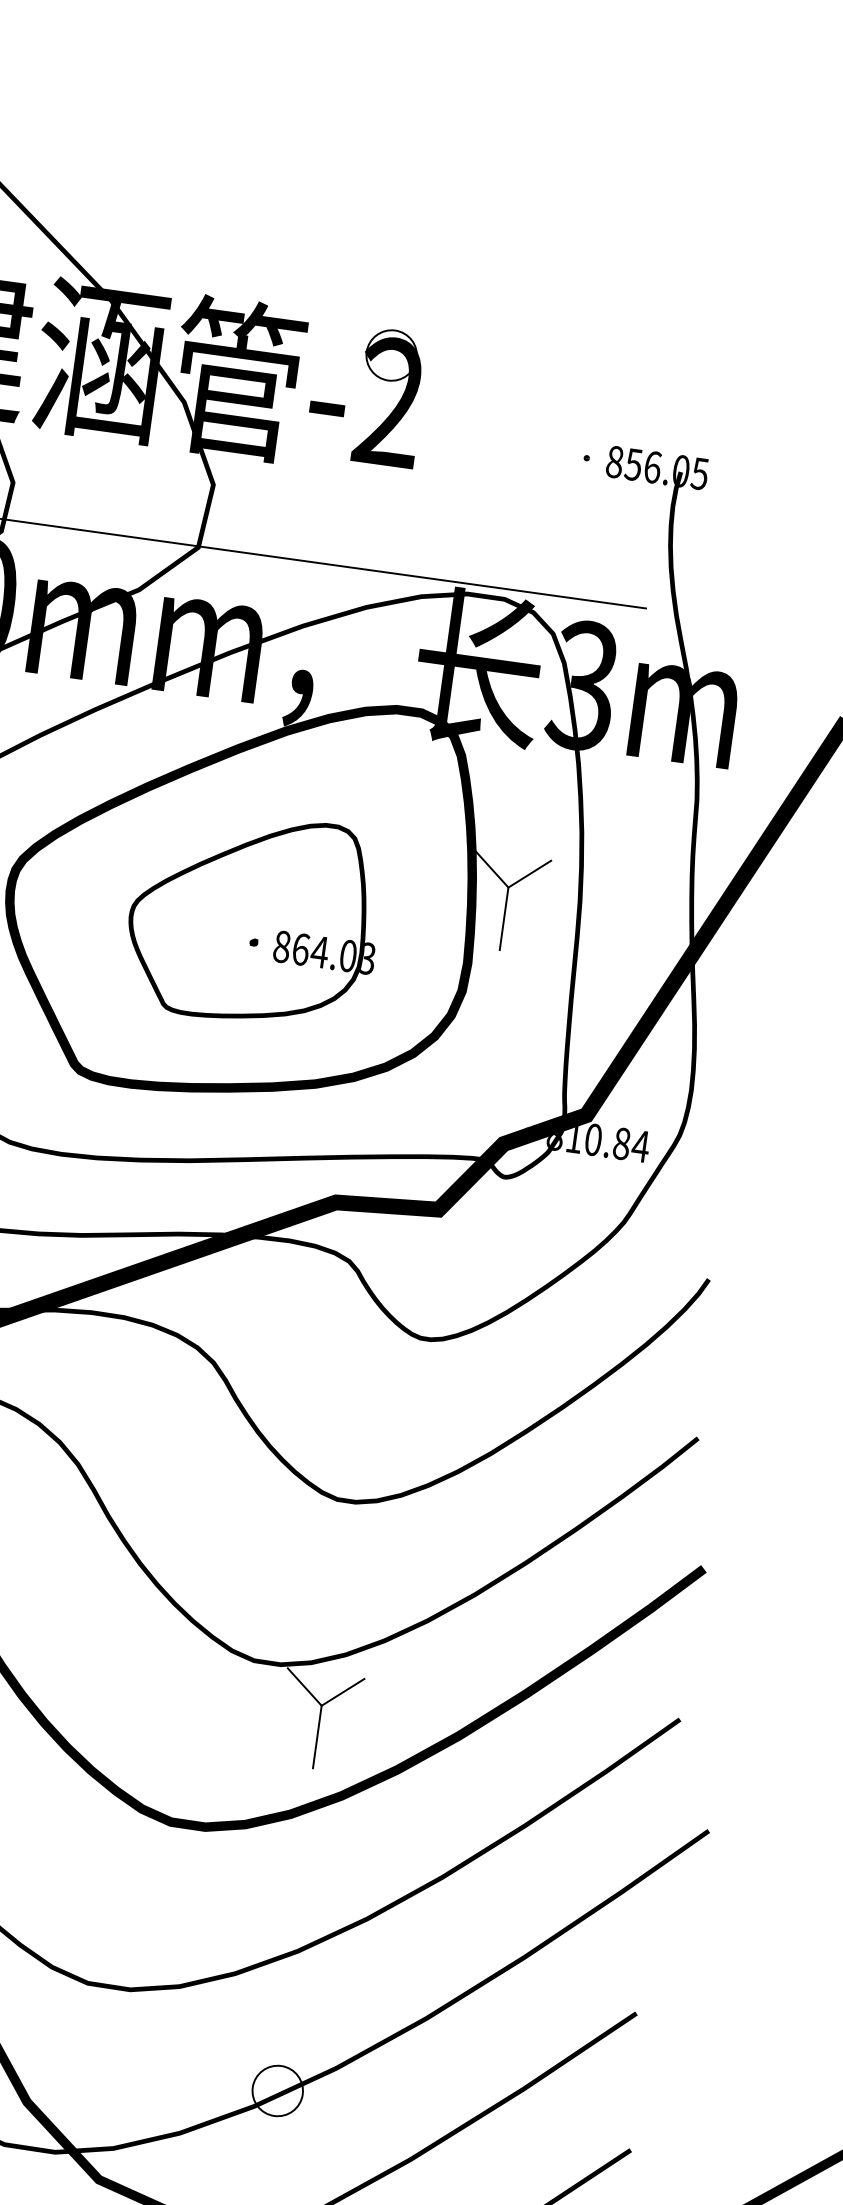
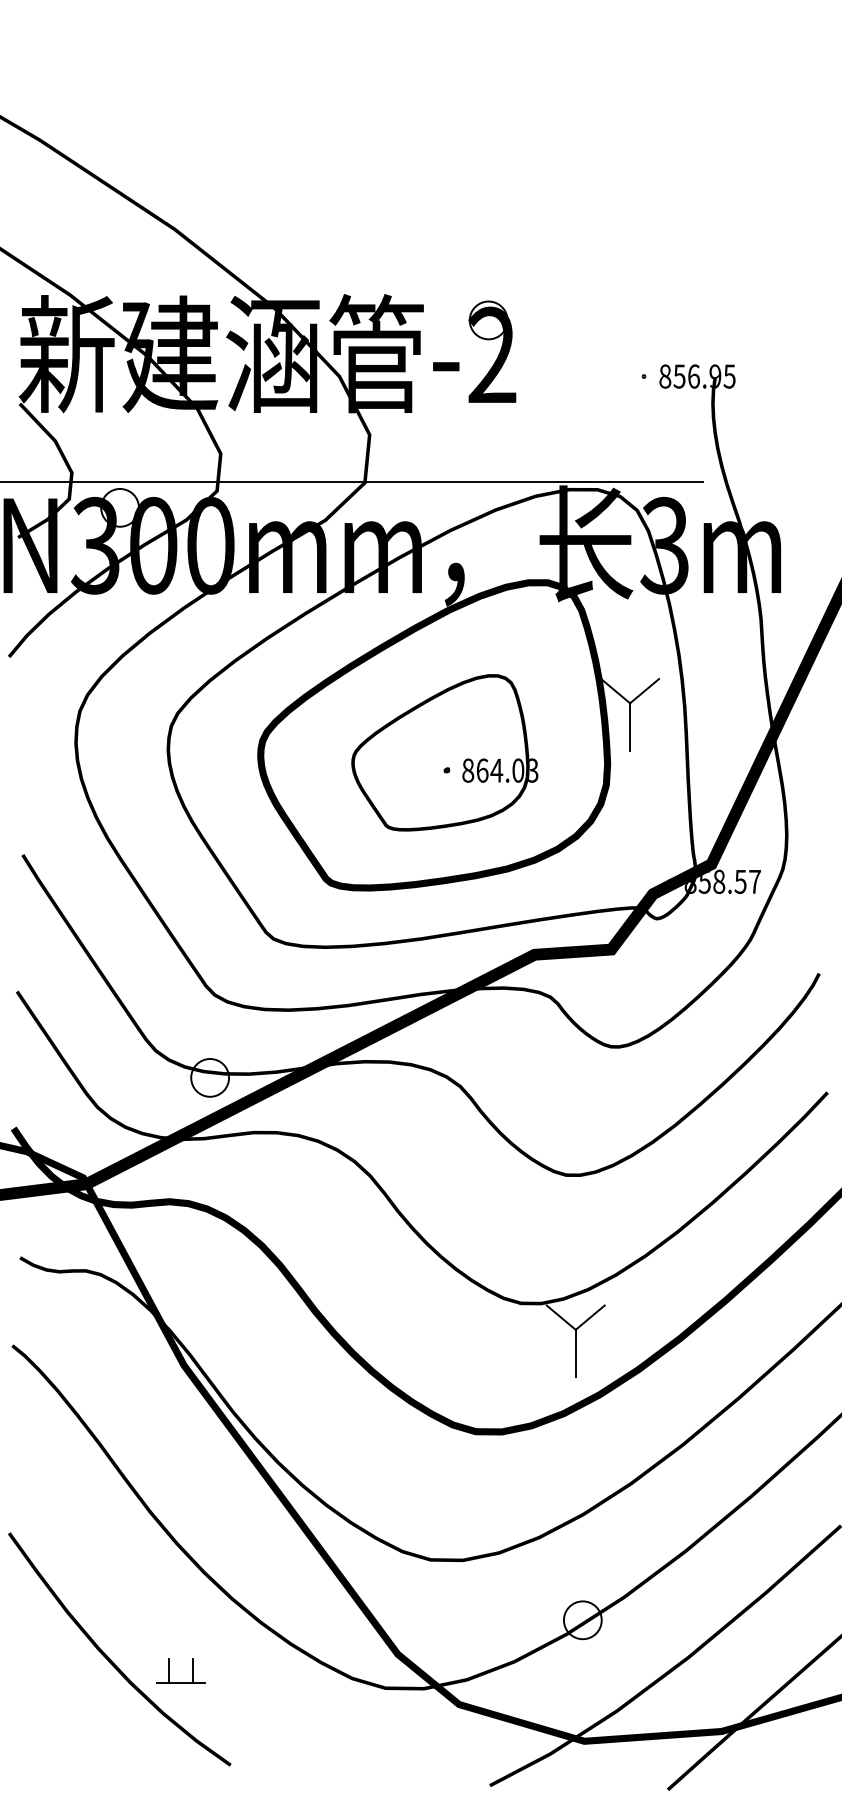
text: (681, 471) -> (715, 376), 856.05 -> 856.95
text: (607, 1141) -> (729, 881), 810.84 -> 858.57

